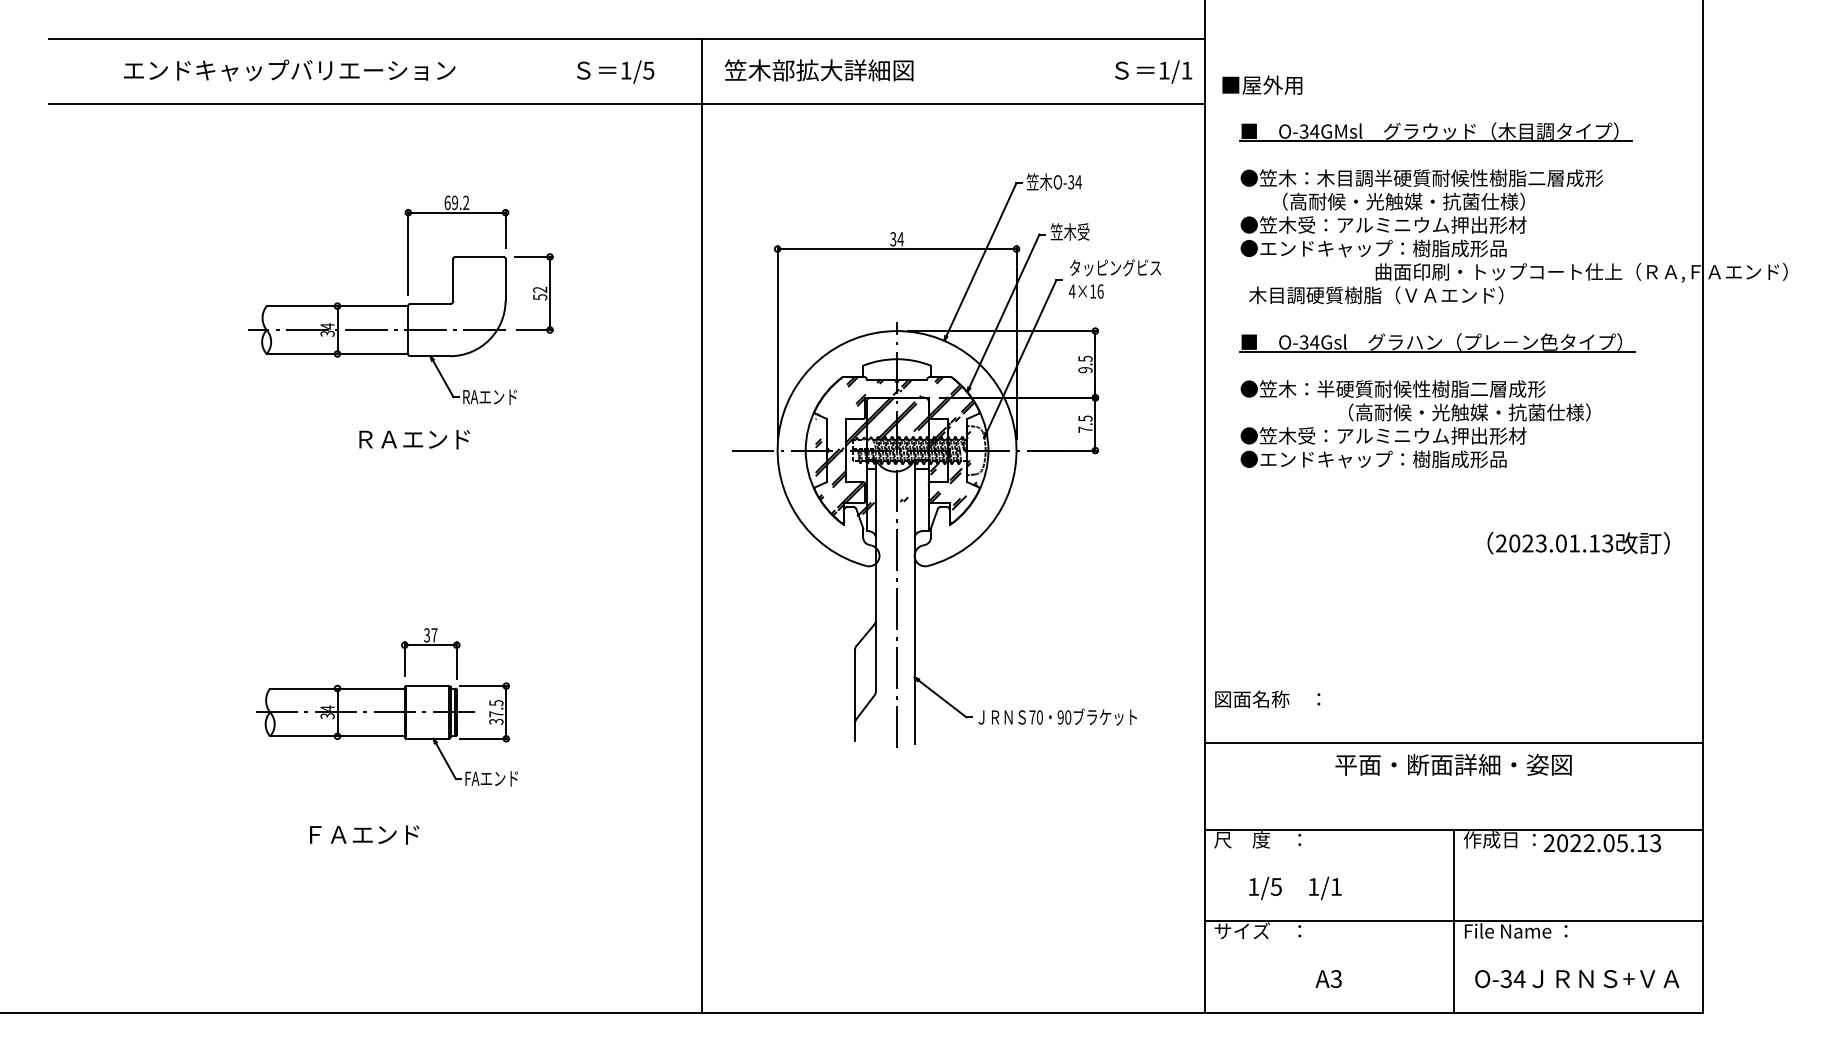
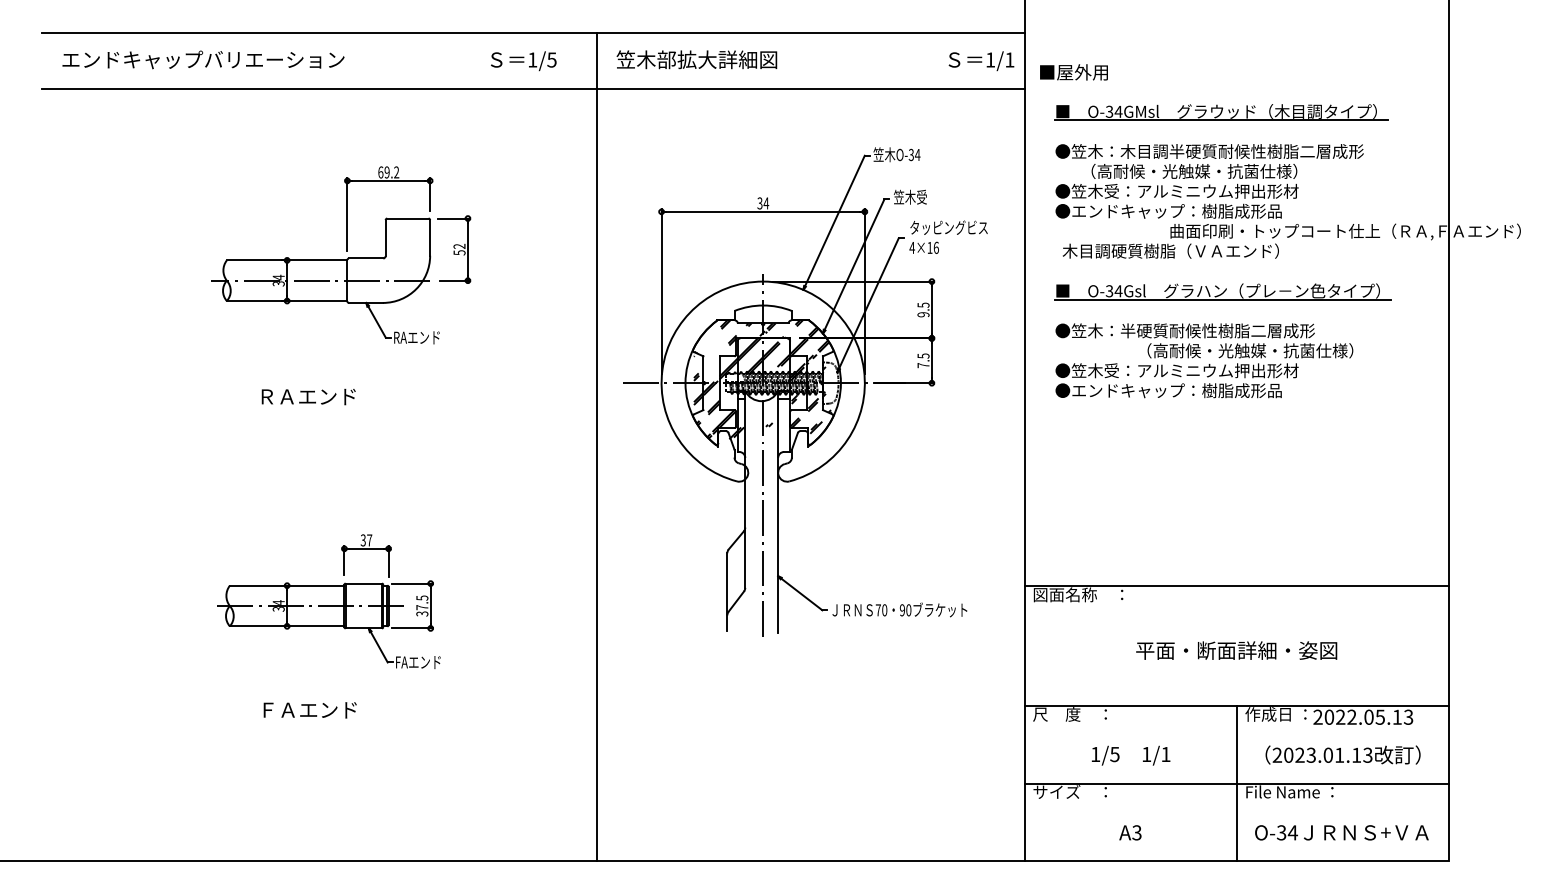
text: (289, 70) -> (203, 59), moved
text: (414, 439) -> (308, 396), moved
text: (1577, 542) -> (1342, 754), moved
line: (1453, 743) -> (1236, 586), moved
text: (1294, 888) -> (1130, 755), moved

